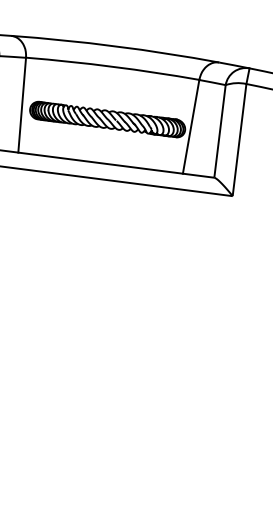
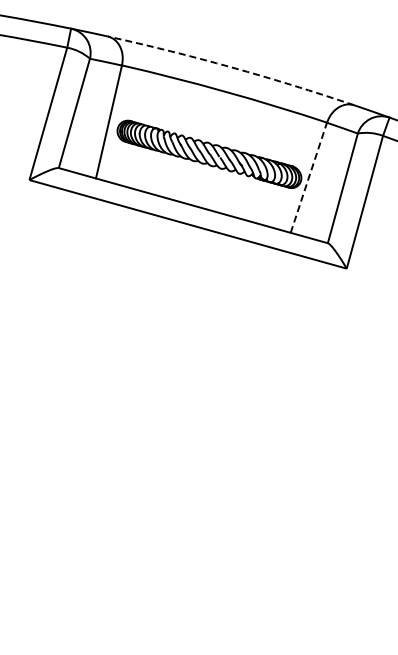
arc: (115, 46) -> (231, 67), solid -> dashed
line: (190, 126) -> (308, 177), solid -> dashed

